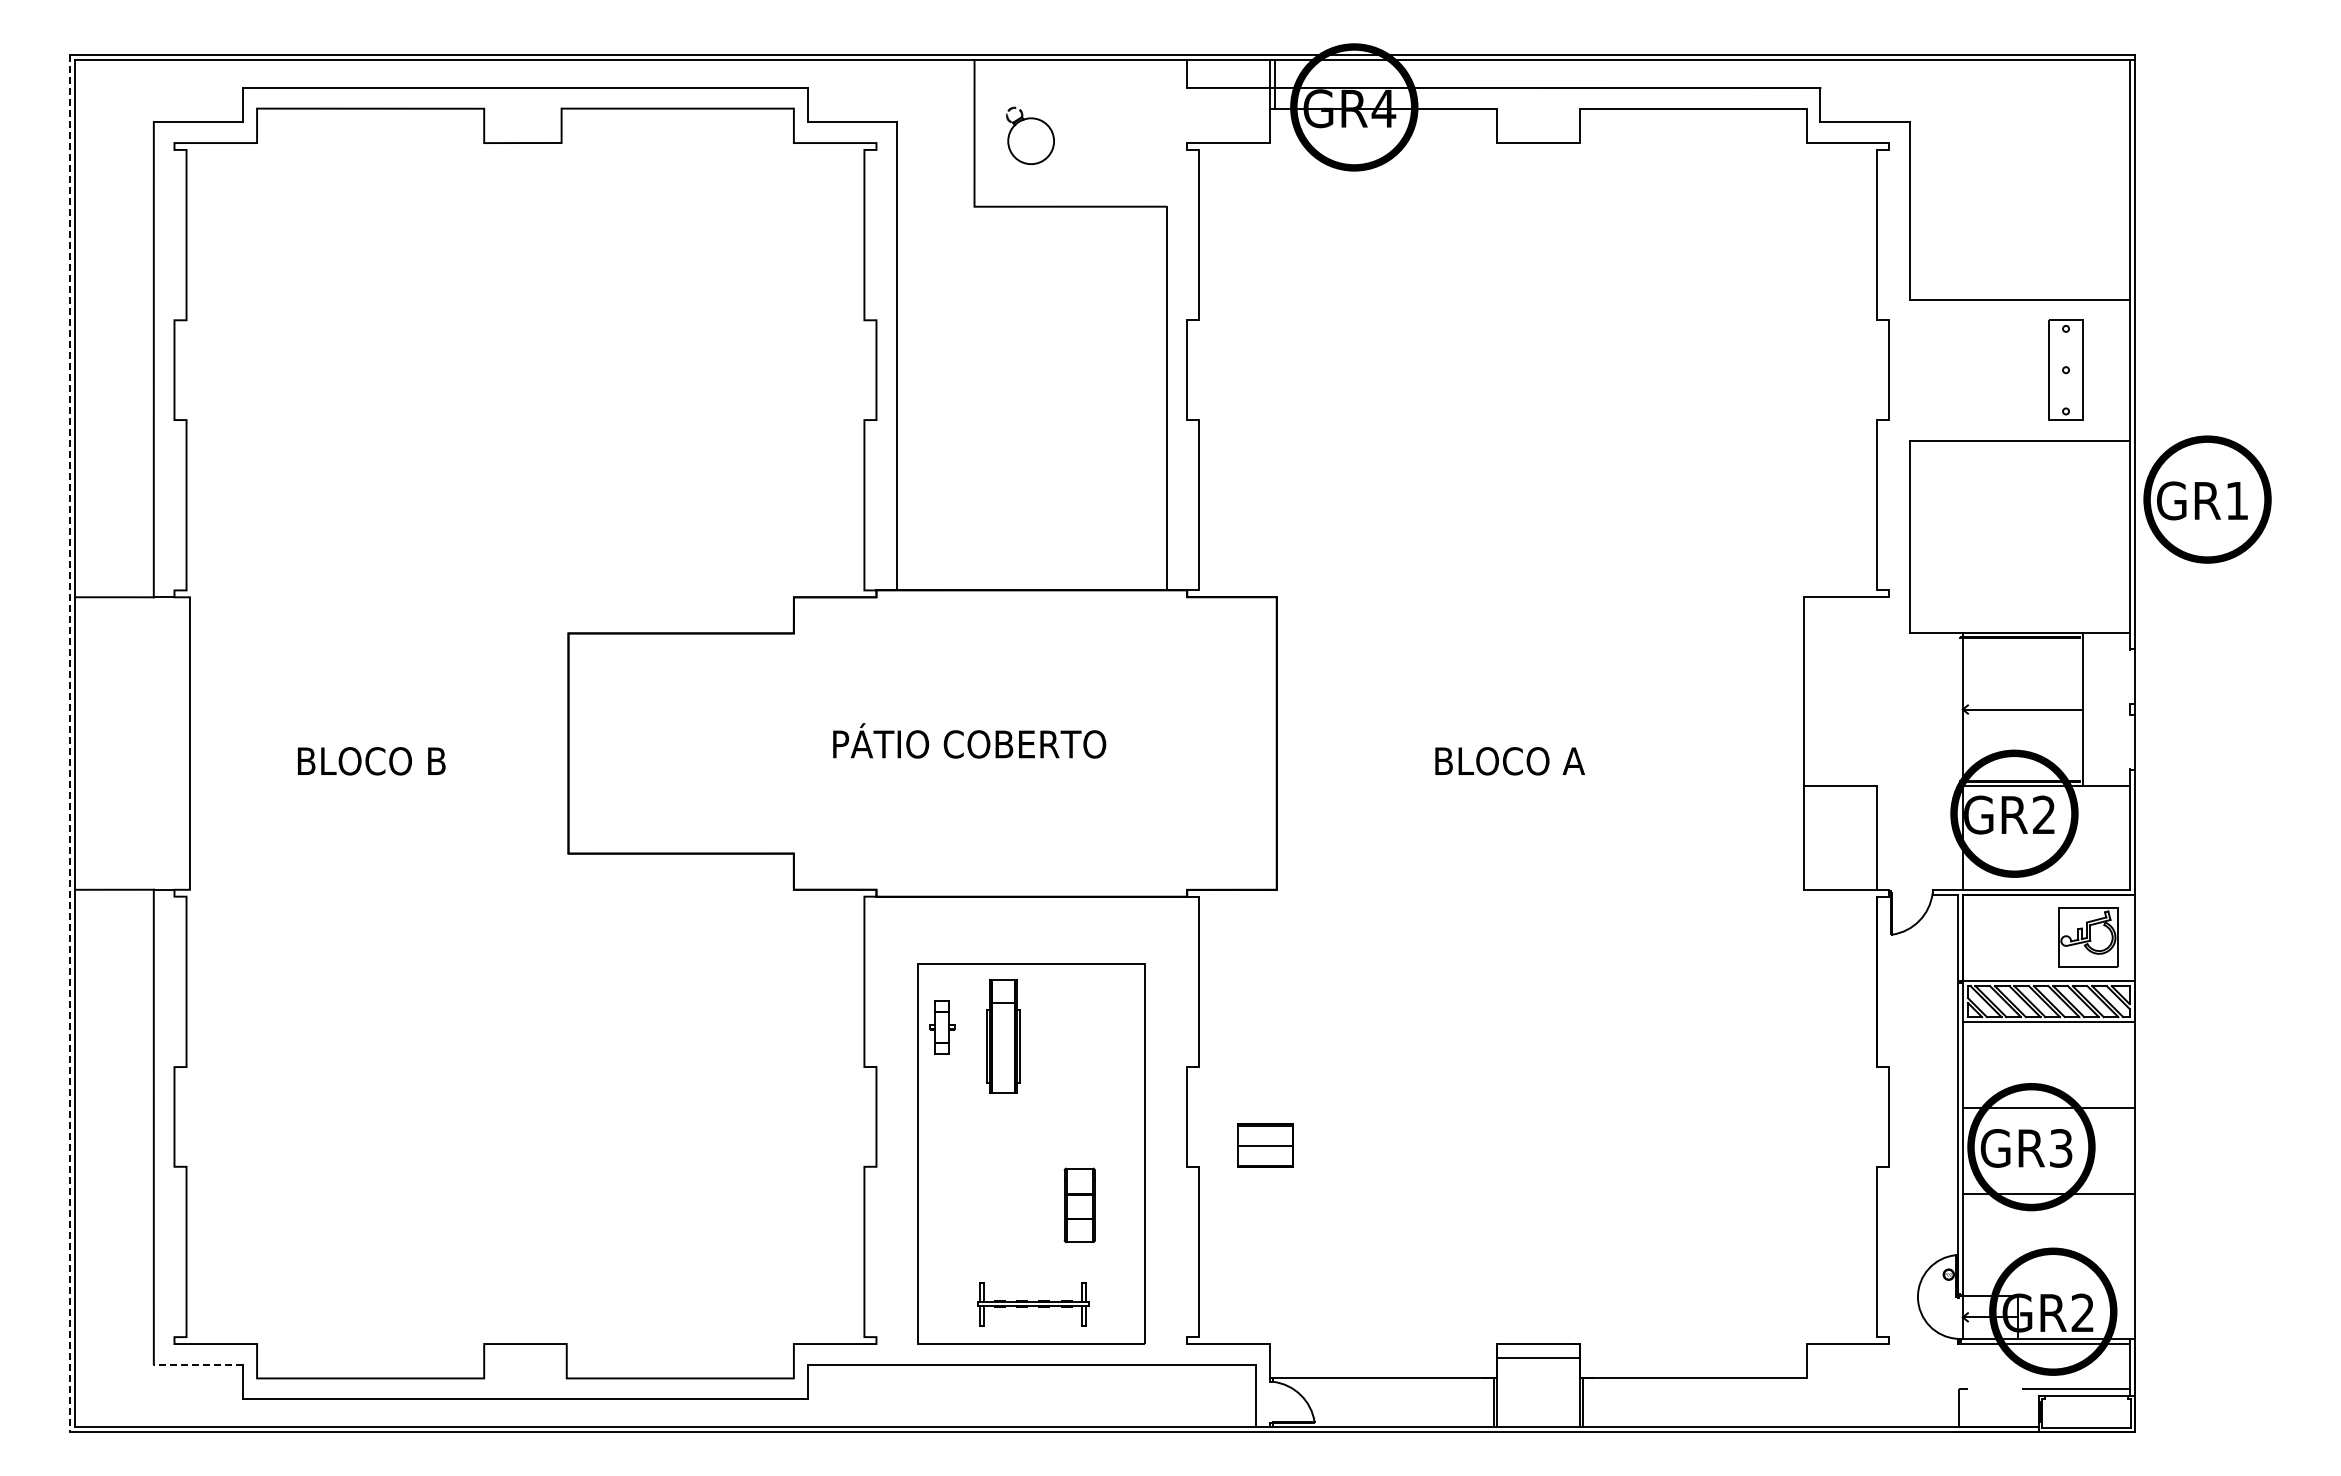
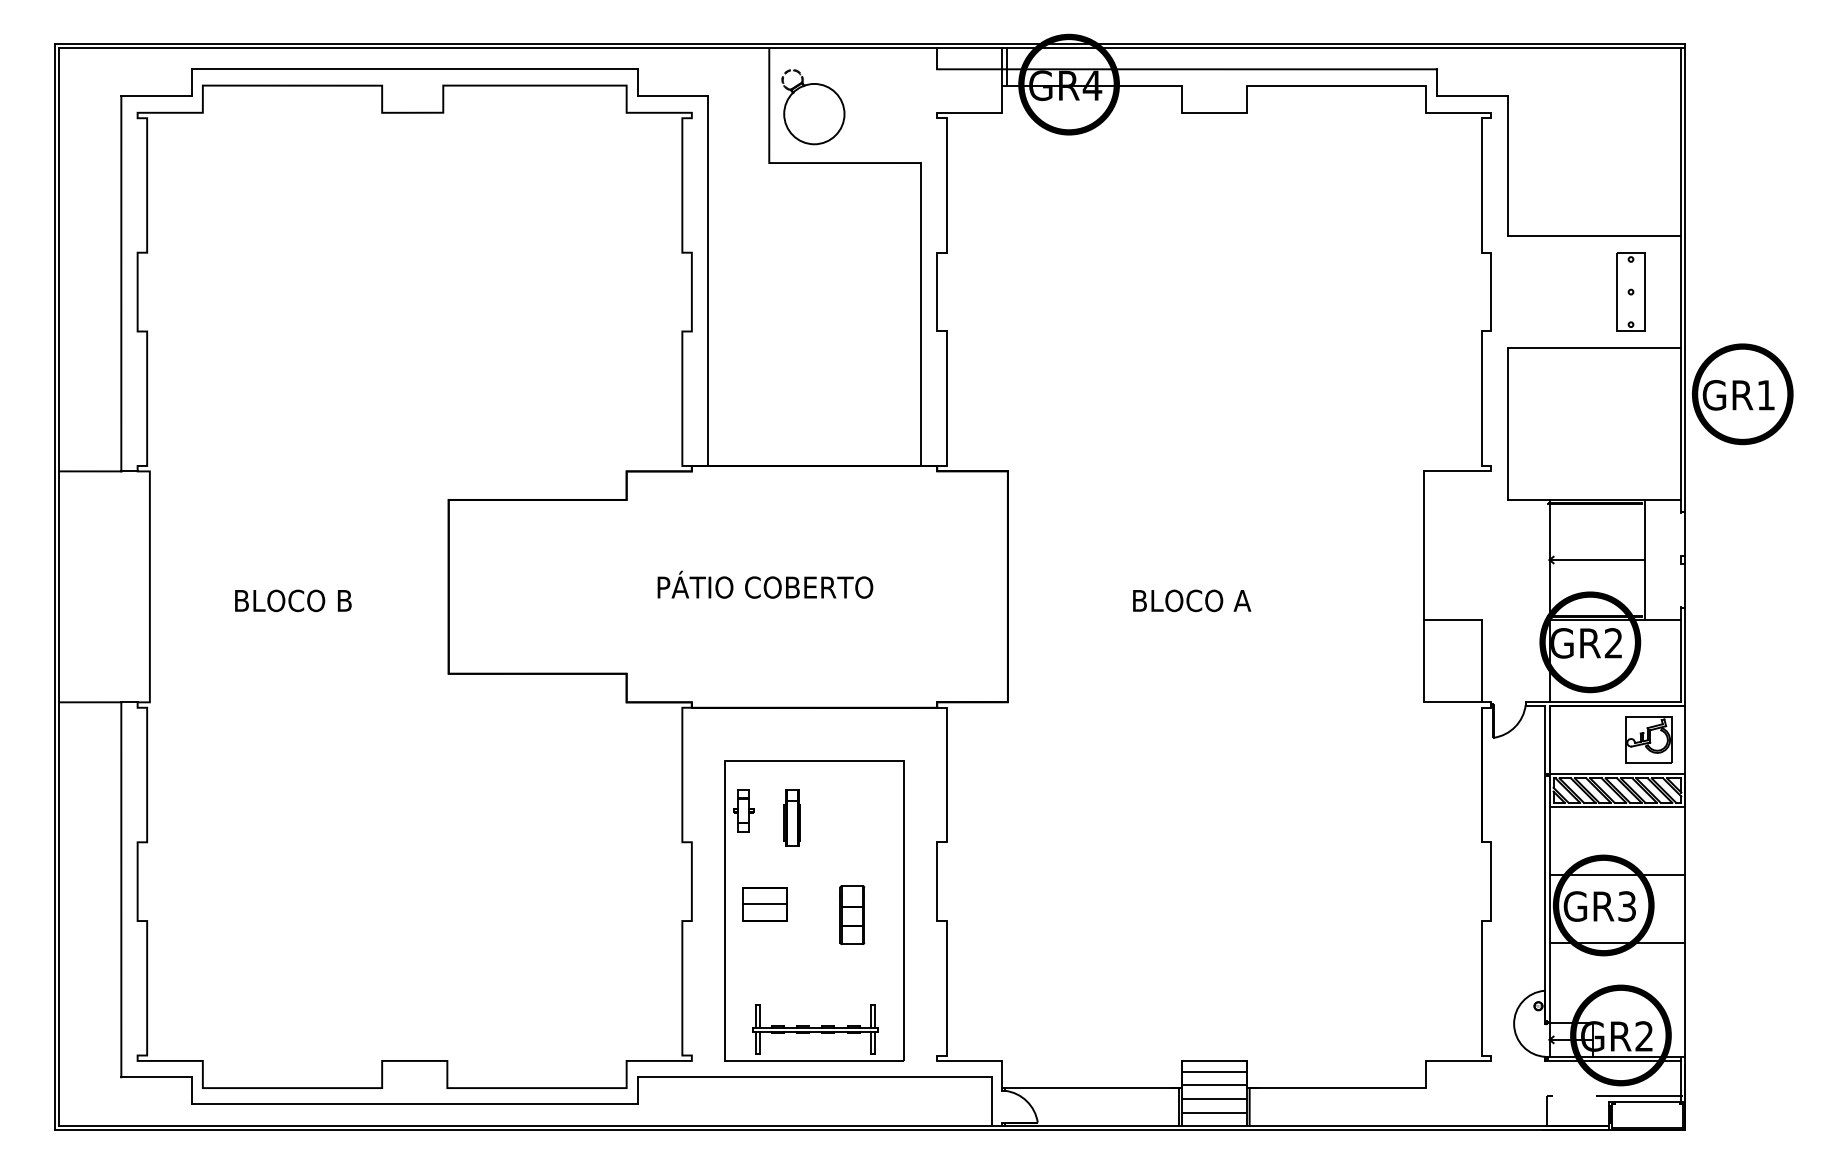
part: (1030, 135) -> (813, 106), size x1.67
line: (70, 744) -> (55, 587), dashed -> solid
part: (1003, 1036) -> (792, 818), size x0.62
part: (1265, 1145) -> (765, 904), moved
part: (1079, 1204) -> (852, 914), moved
part: (1033, 1303) -> (815, 1028), size x1.43
line: (198, 1364) -> (156, 1077), dashed -> solid
line: (1538, 1374) -> (1214, 1085), added
line: (1538, 1392) -> (1214, 1099), added
line: (1538, 1409) -> (1214, 1112), added

